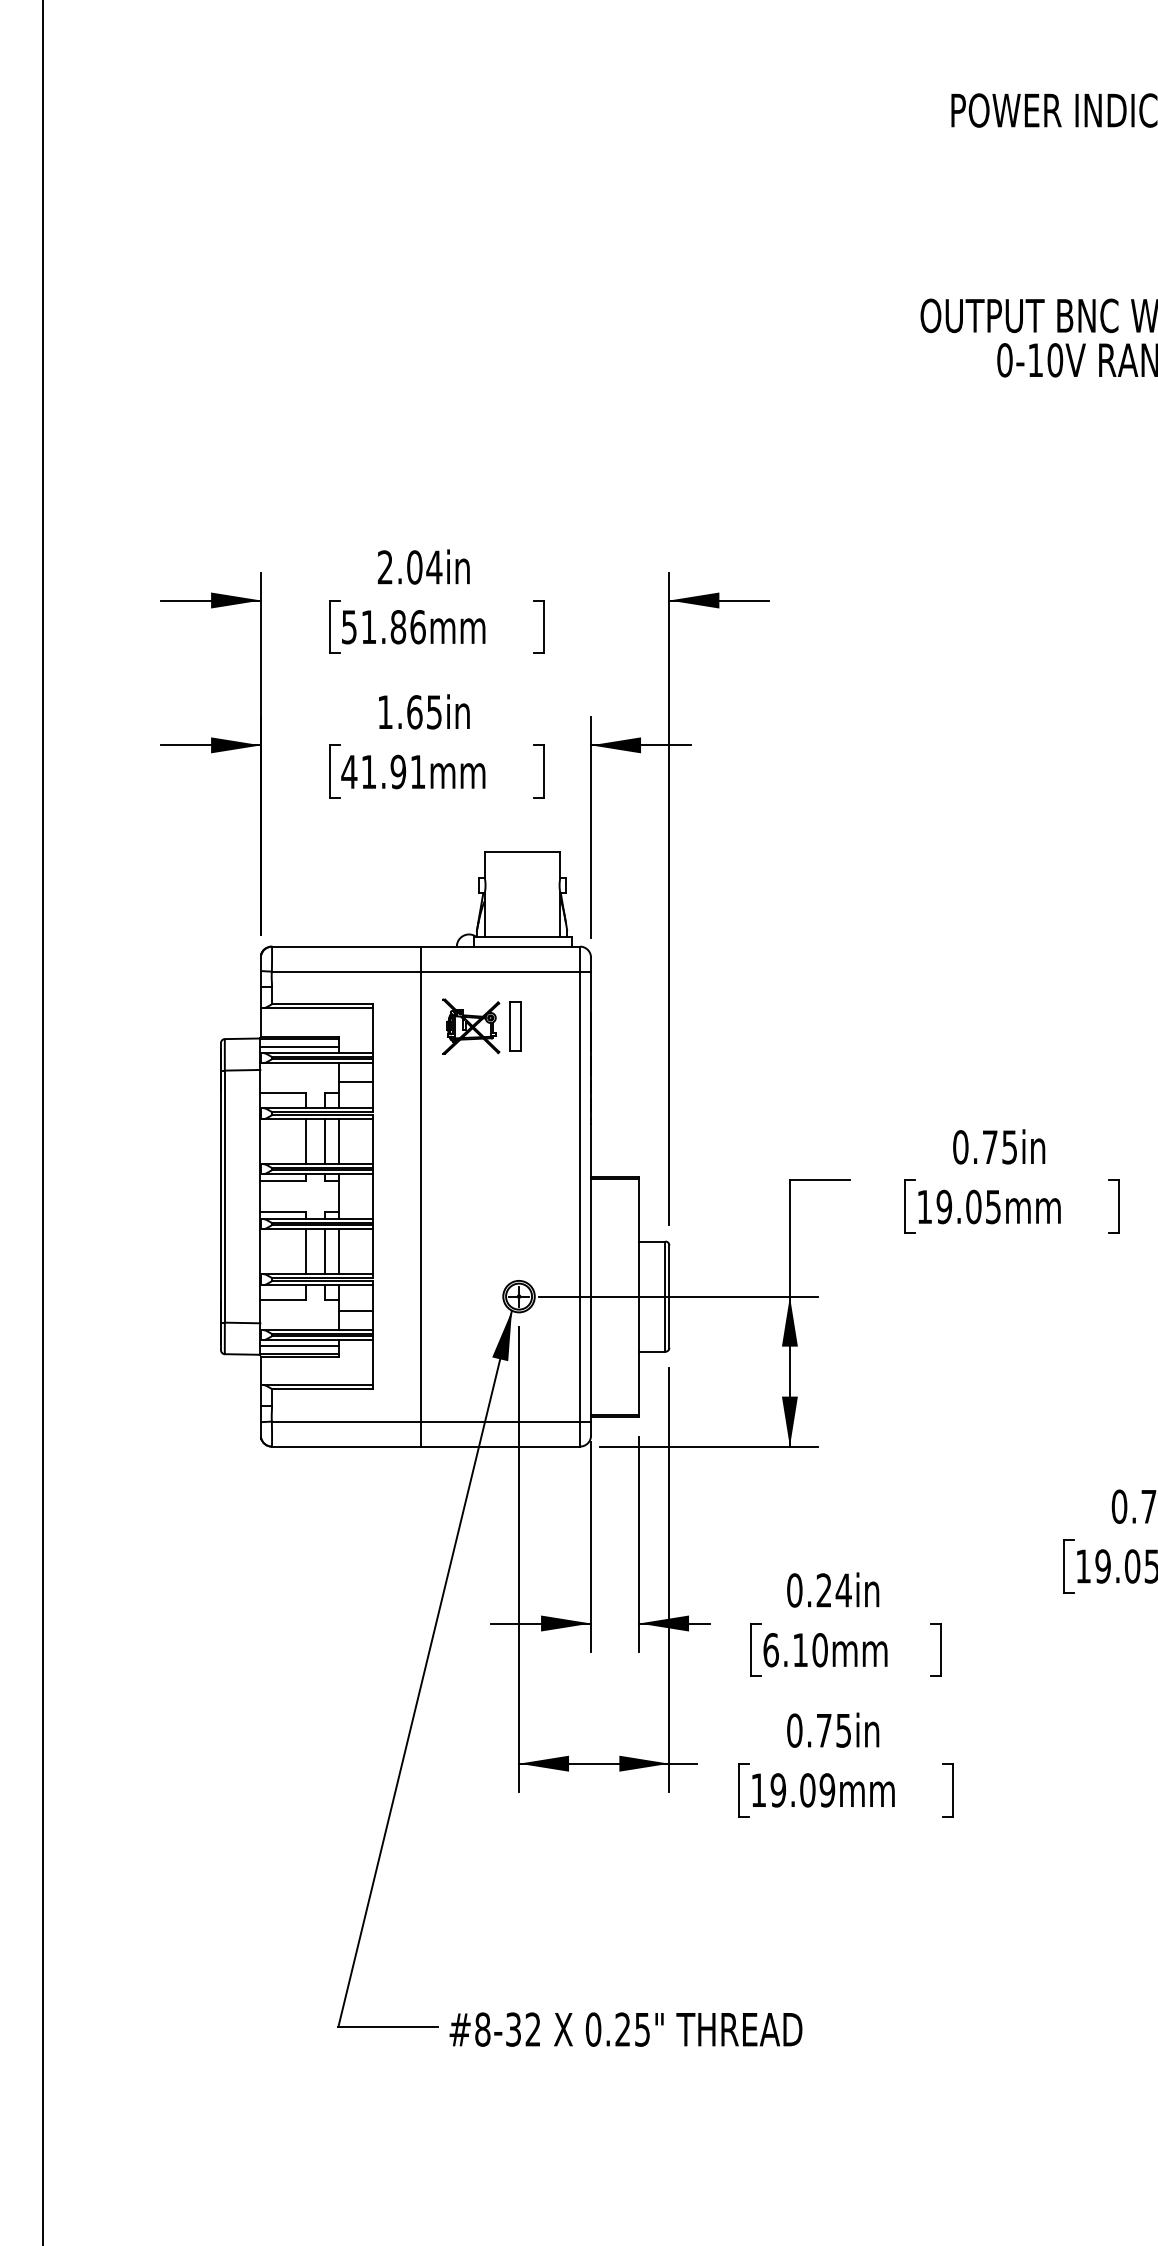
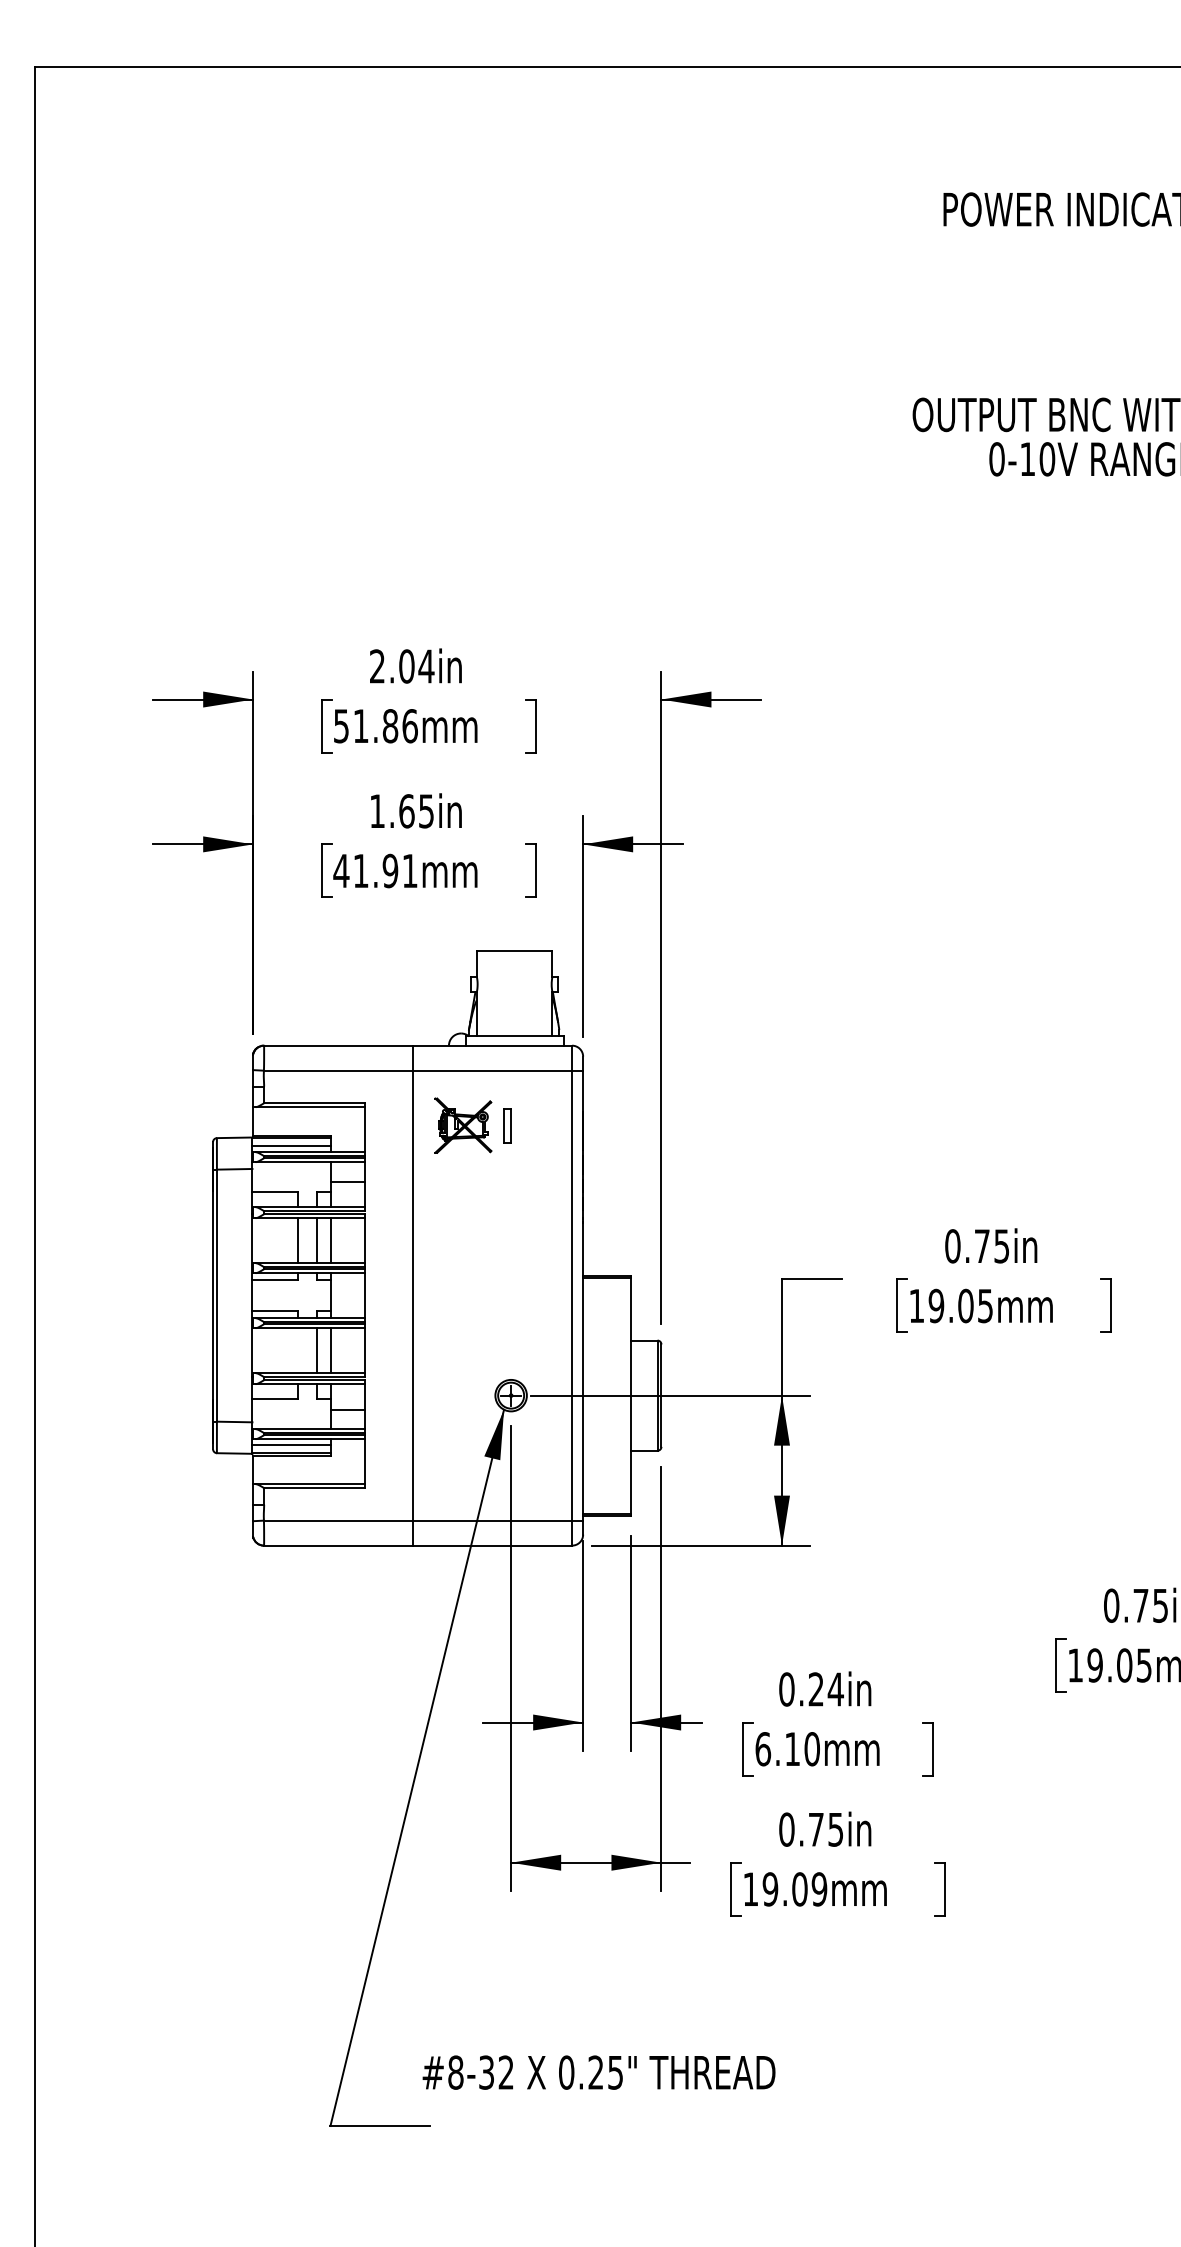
part: (515, 1026) -> (507, 1125), size x0.7
line: (305, 1251) -> (297, 1350), removed
text: (625, 2029) -> (598, 2072), moved

